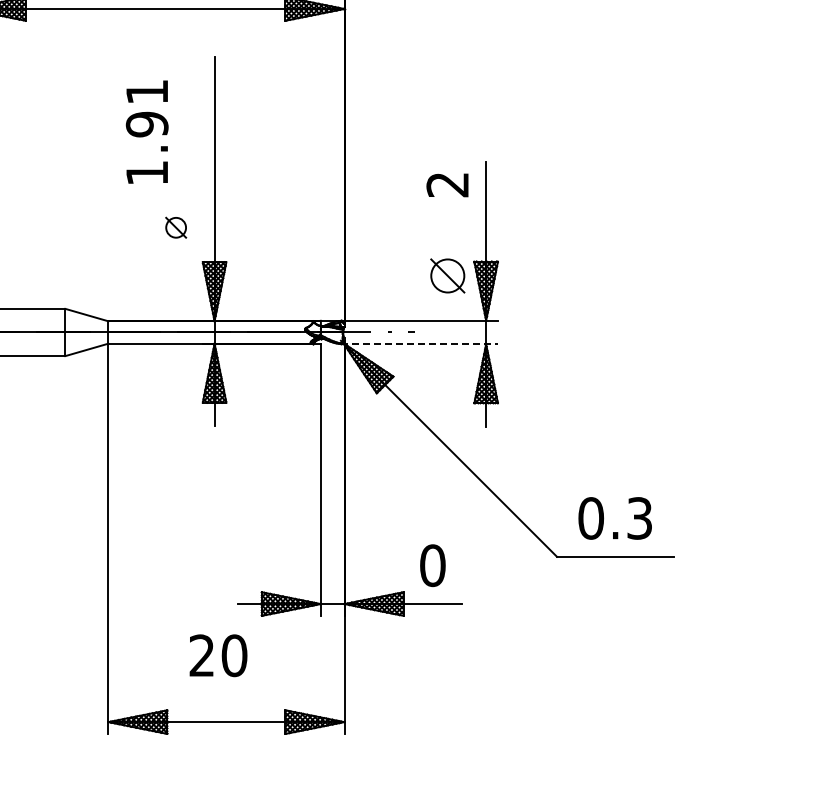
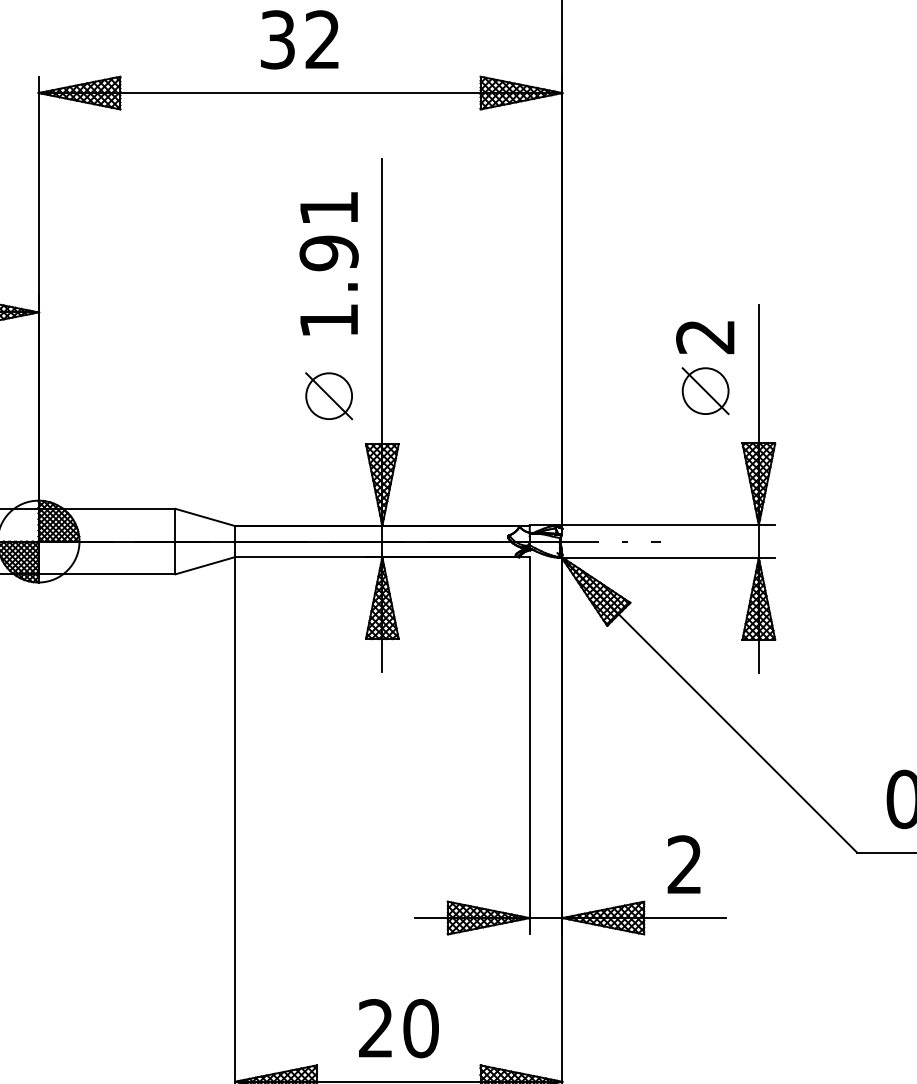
text: (146, 131) -> (328, 262), moved
part: (175, 227) -> (328, 396), size x1.67
part: (447, 275) -> (705, 390), moved
line: (419, 344) -> (666, 558), dashed -> solid
text: (432, 565) -> (684, 864), 0 -> 2
text: (218, 655) -> (398, 1028), moved

